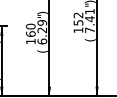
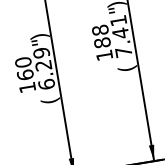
text: (78, 18) -> (101, 35), 152 -> 188

